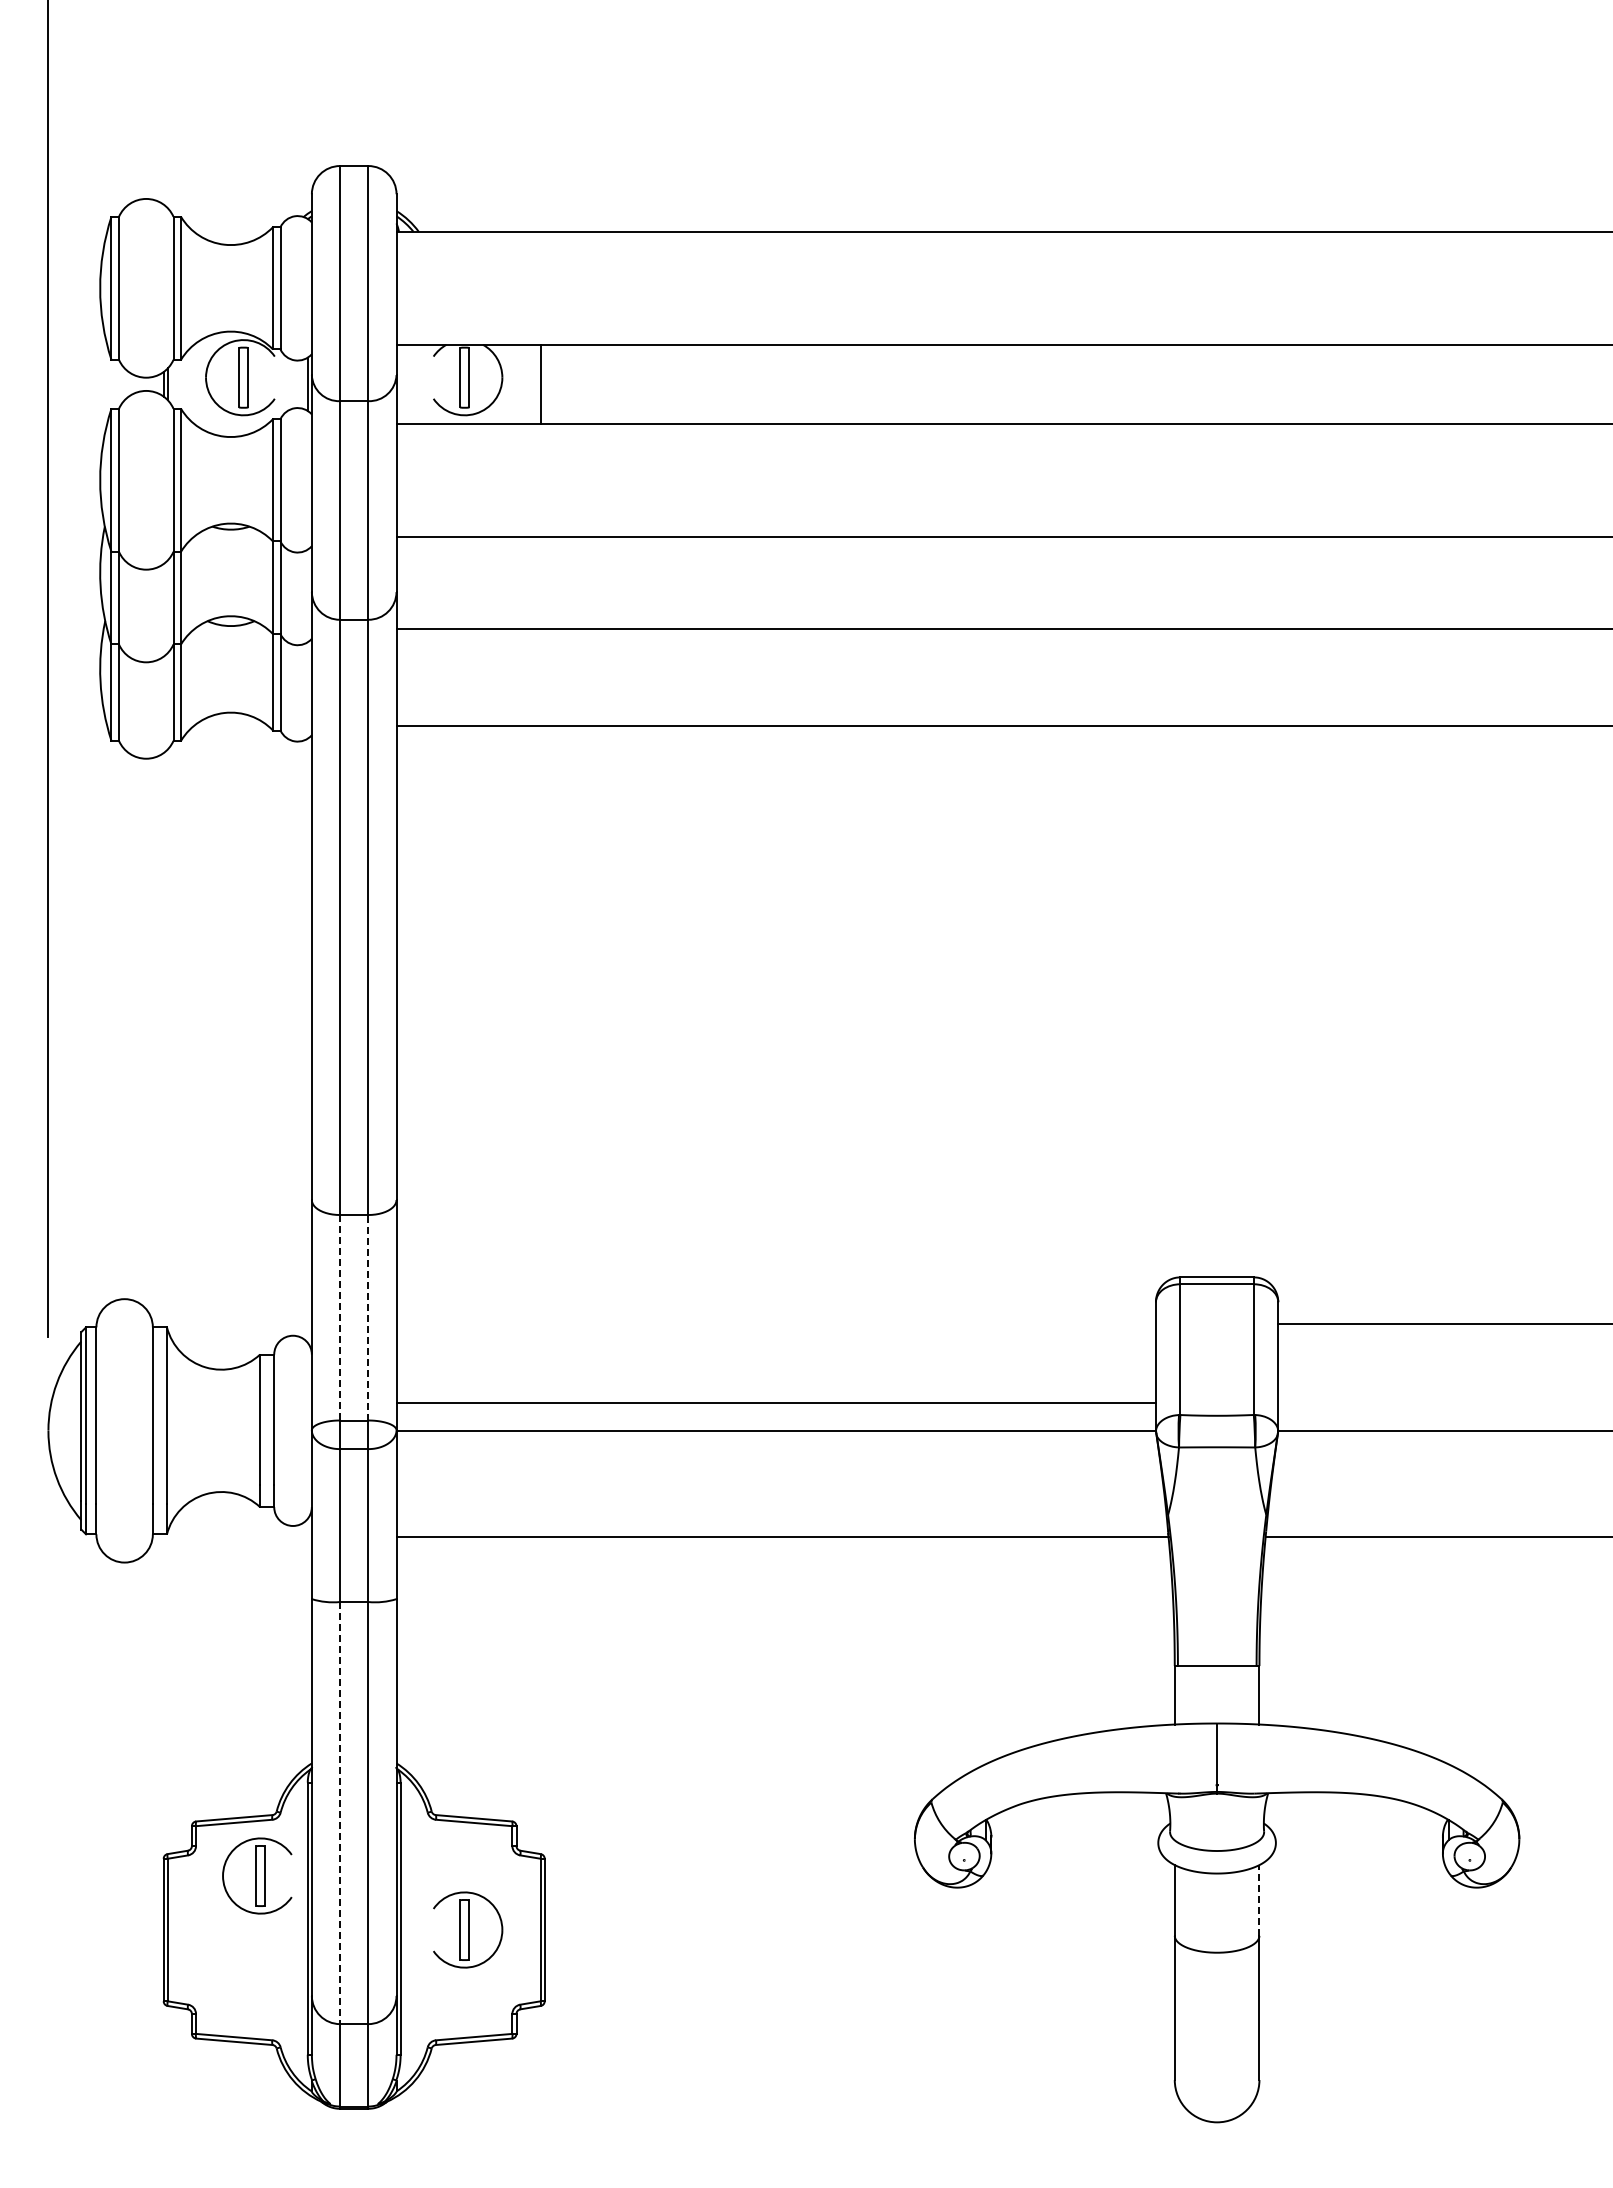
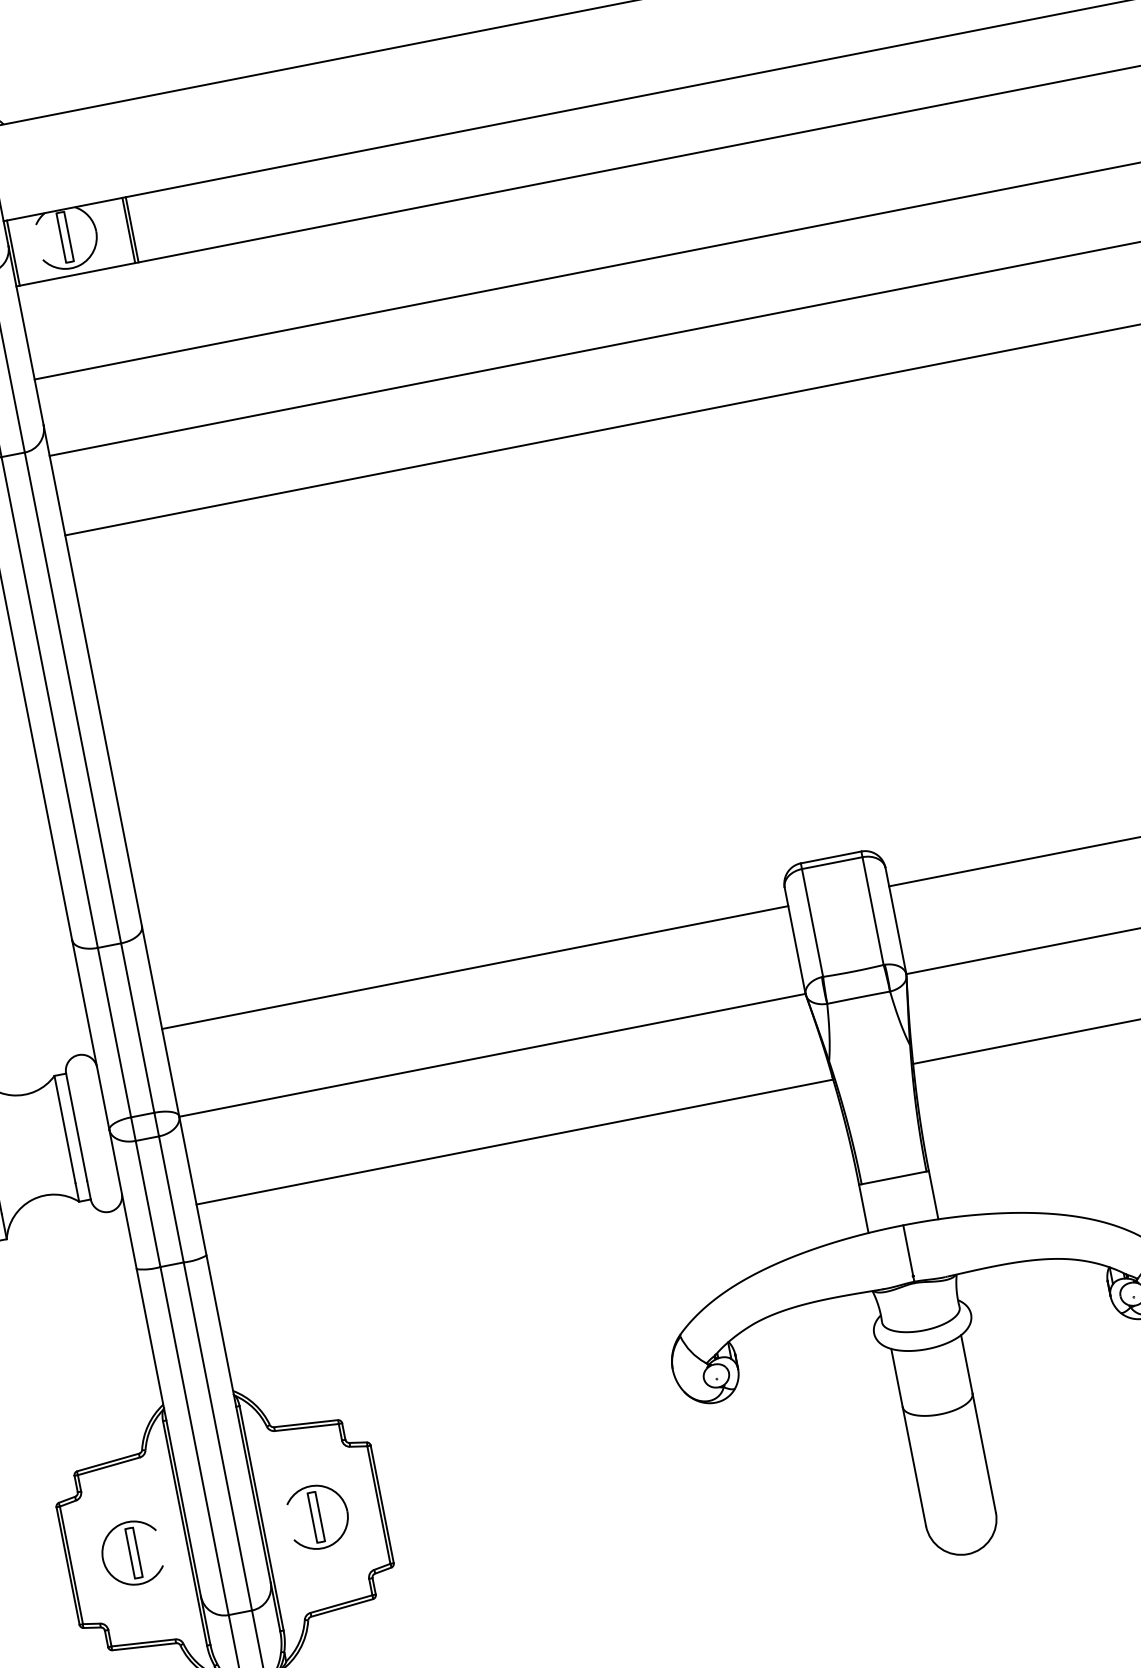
line: (400, 383) -> (13, 252), added
line: (544, 383) -> (131, 229), added
line: (340, 1317) -> (114, 1032), dashed -> solid
line: (368, 1317) -> (137, 1027), dashed -> solid
line: (775, 1403) -> (474, 967), moved
line: (340, 1813) -> (195, 1441), dashed -> solid
part: (257, 1875) -> (131, 1553), moved
line: (1259, 1899) -> (966, 1363), dashed -> solid

